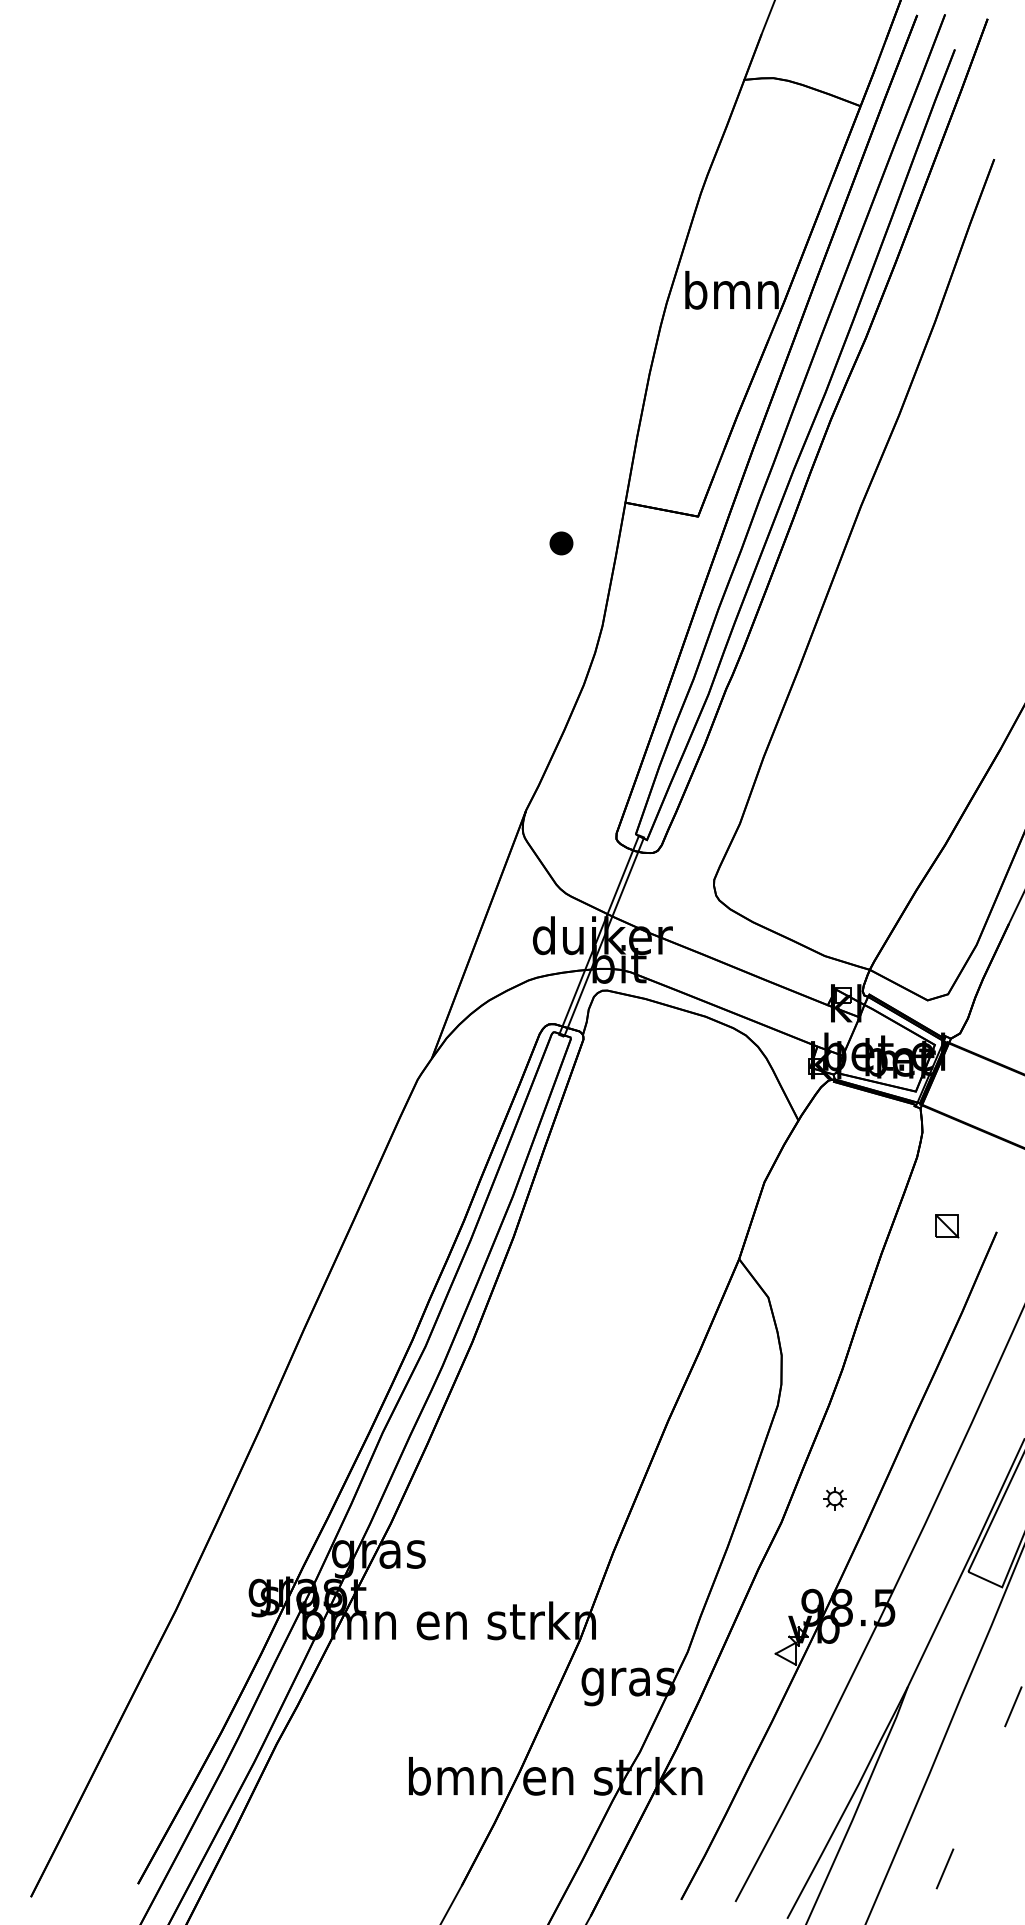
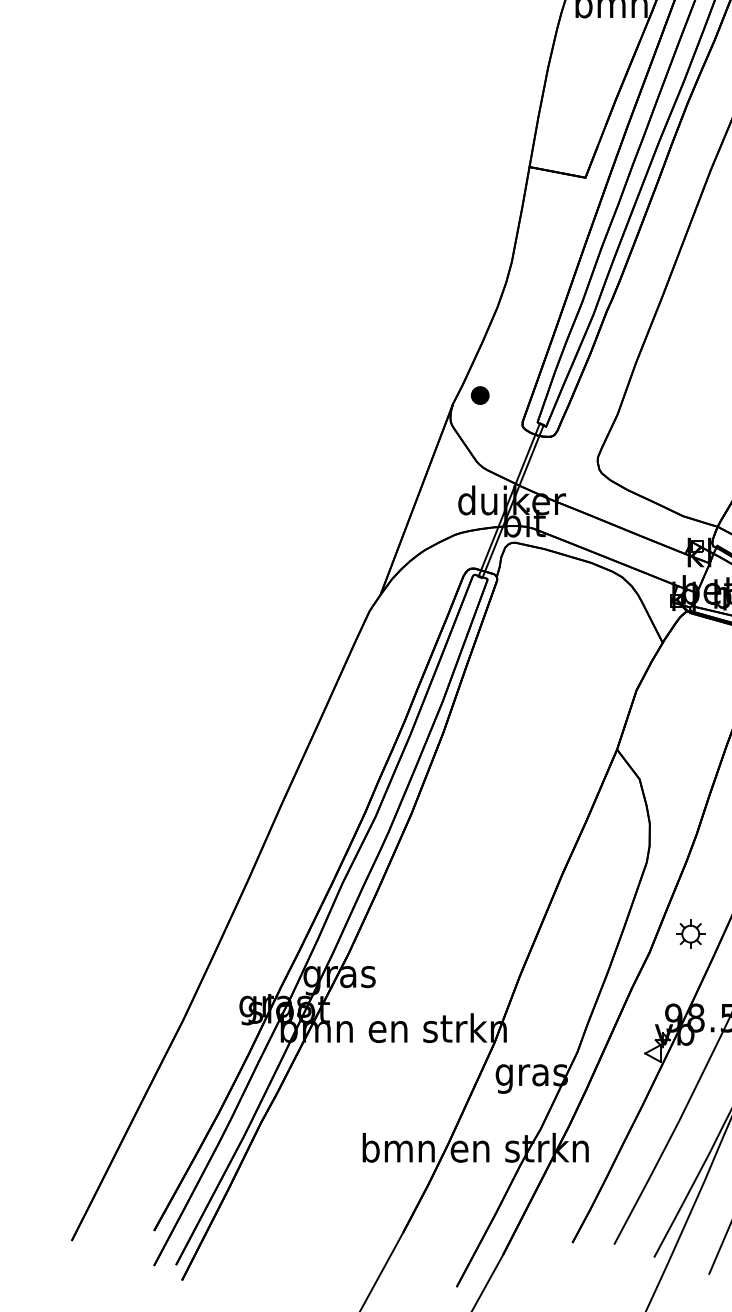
part: (561, 543) -> (480, 395), moved
part: (834, 1498) -> (690, 933), size x1.67

